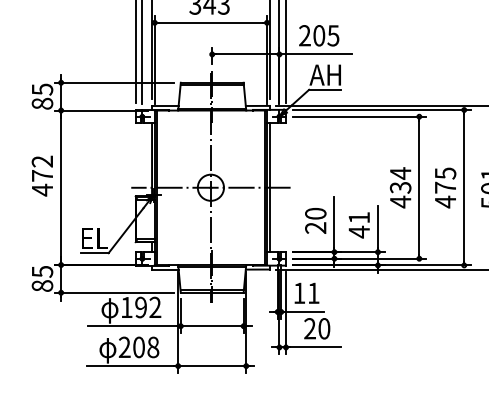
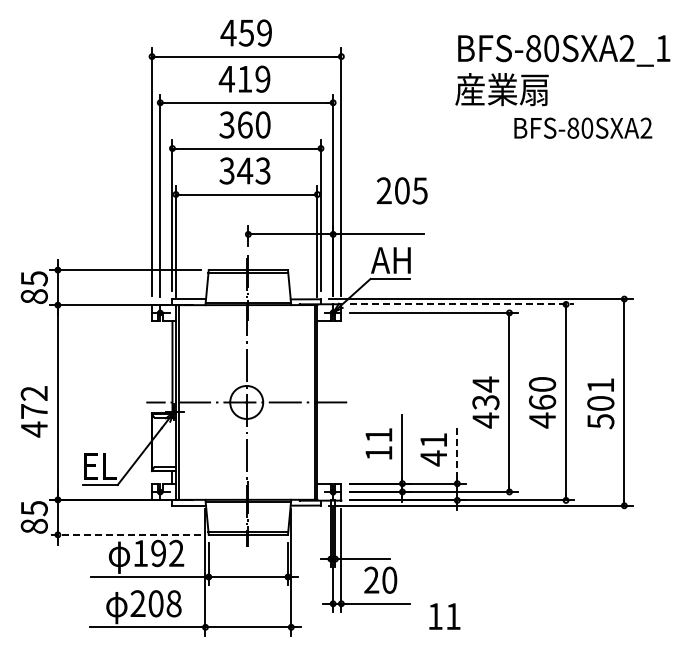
text: (318, 35) -> (401, 190), moved
line: (382, 110) -> (462, 304), solid -> dashed
text: (41, 175) -> (33, 411), moved
text: (445, 180) -> (542, 393), 475 -> 460
line: (269, 187) -> (320, 402), removed
text: (315, 220) -> (378, 443), 20 -> 11
line: (378, 226) -> (457, 451), solid -> dashed
line: (113, 292) -> (124, 534), solid -> dashed
text: (306, 293) -> (444, 616), moved

